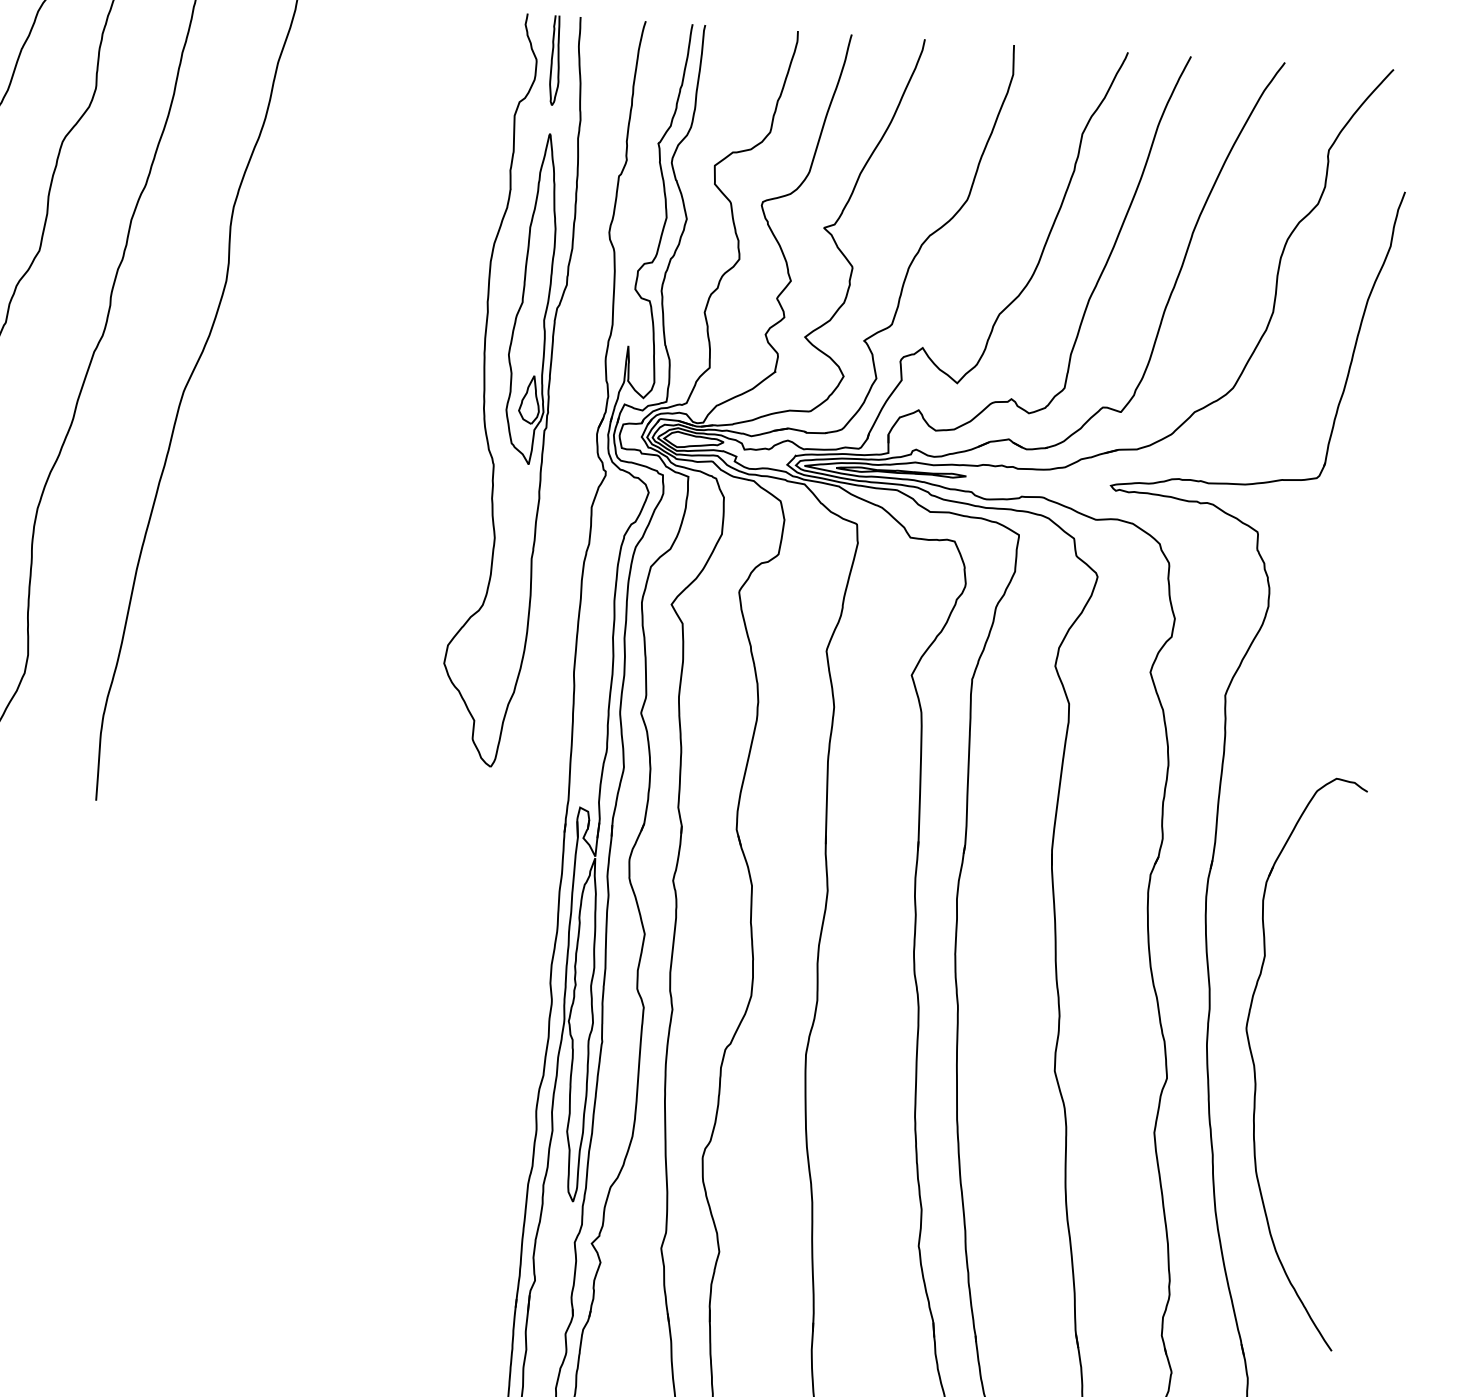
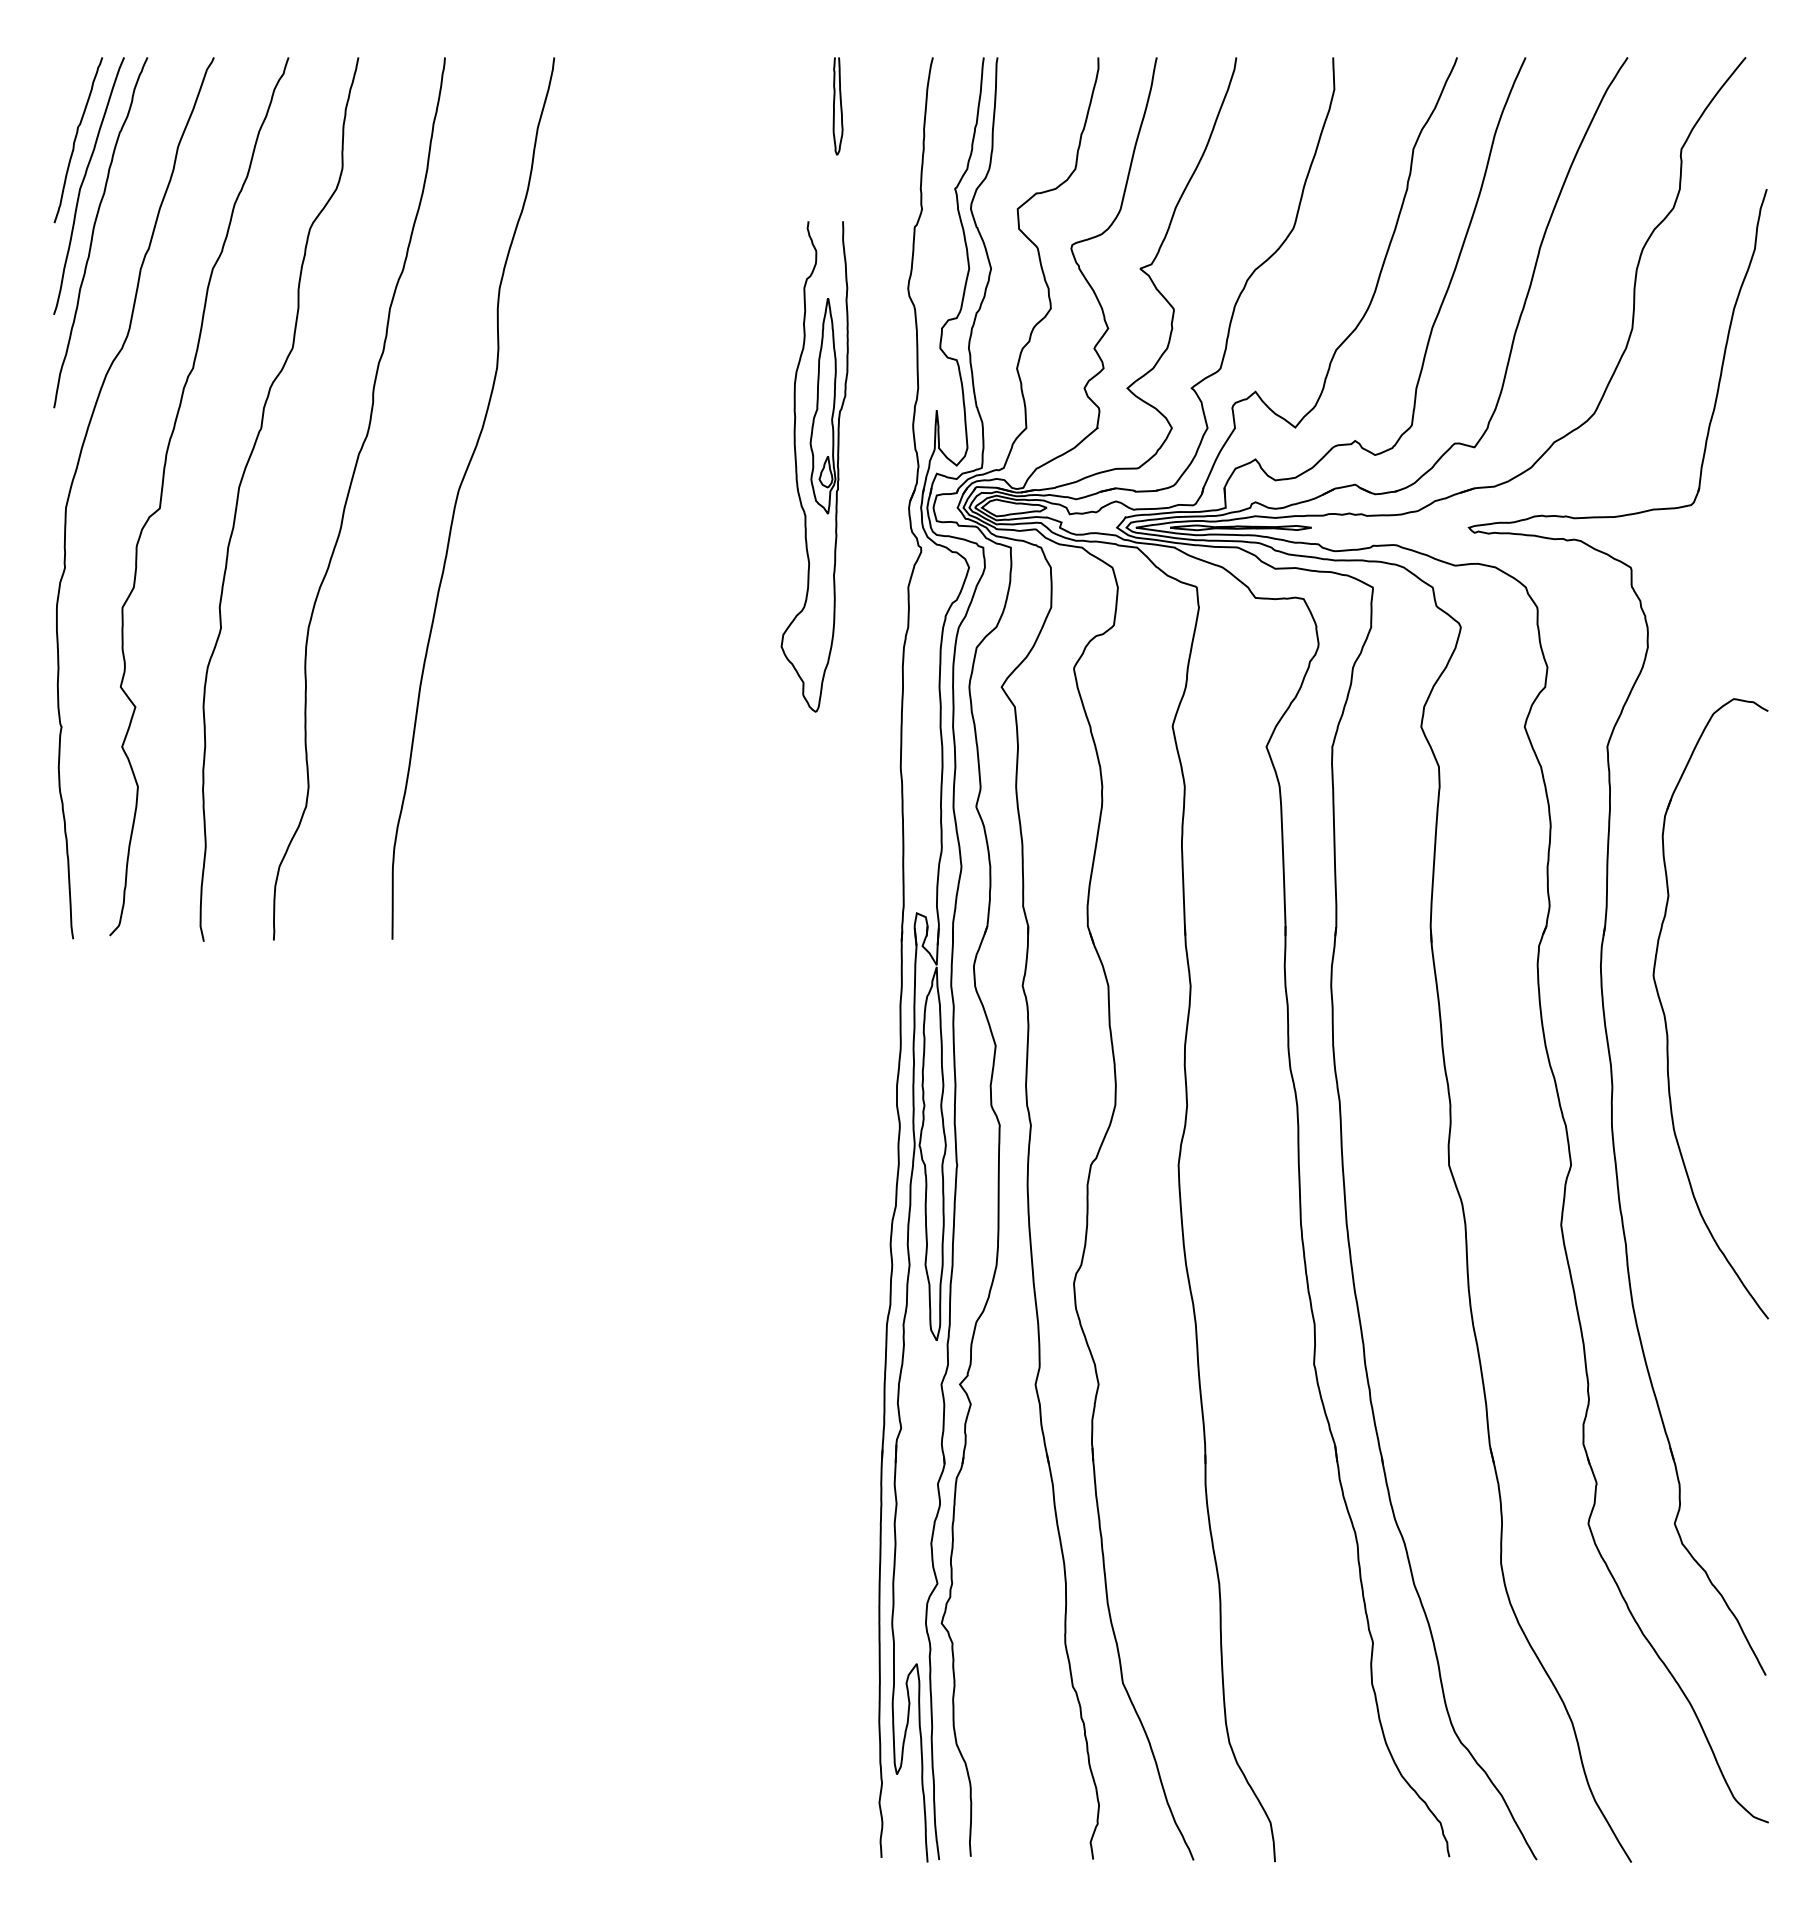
part: (512, 390) -> (814, 466), size x0.6
part: (1255, 1069) -> (1666, 1019), moved

